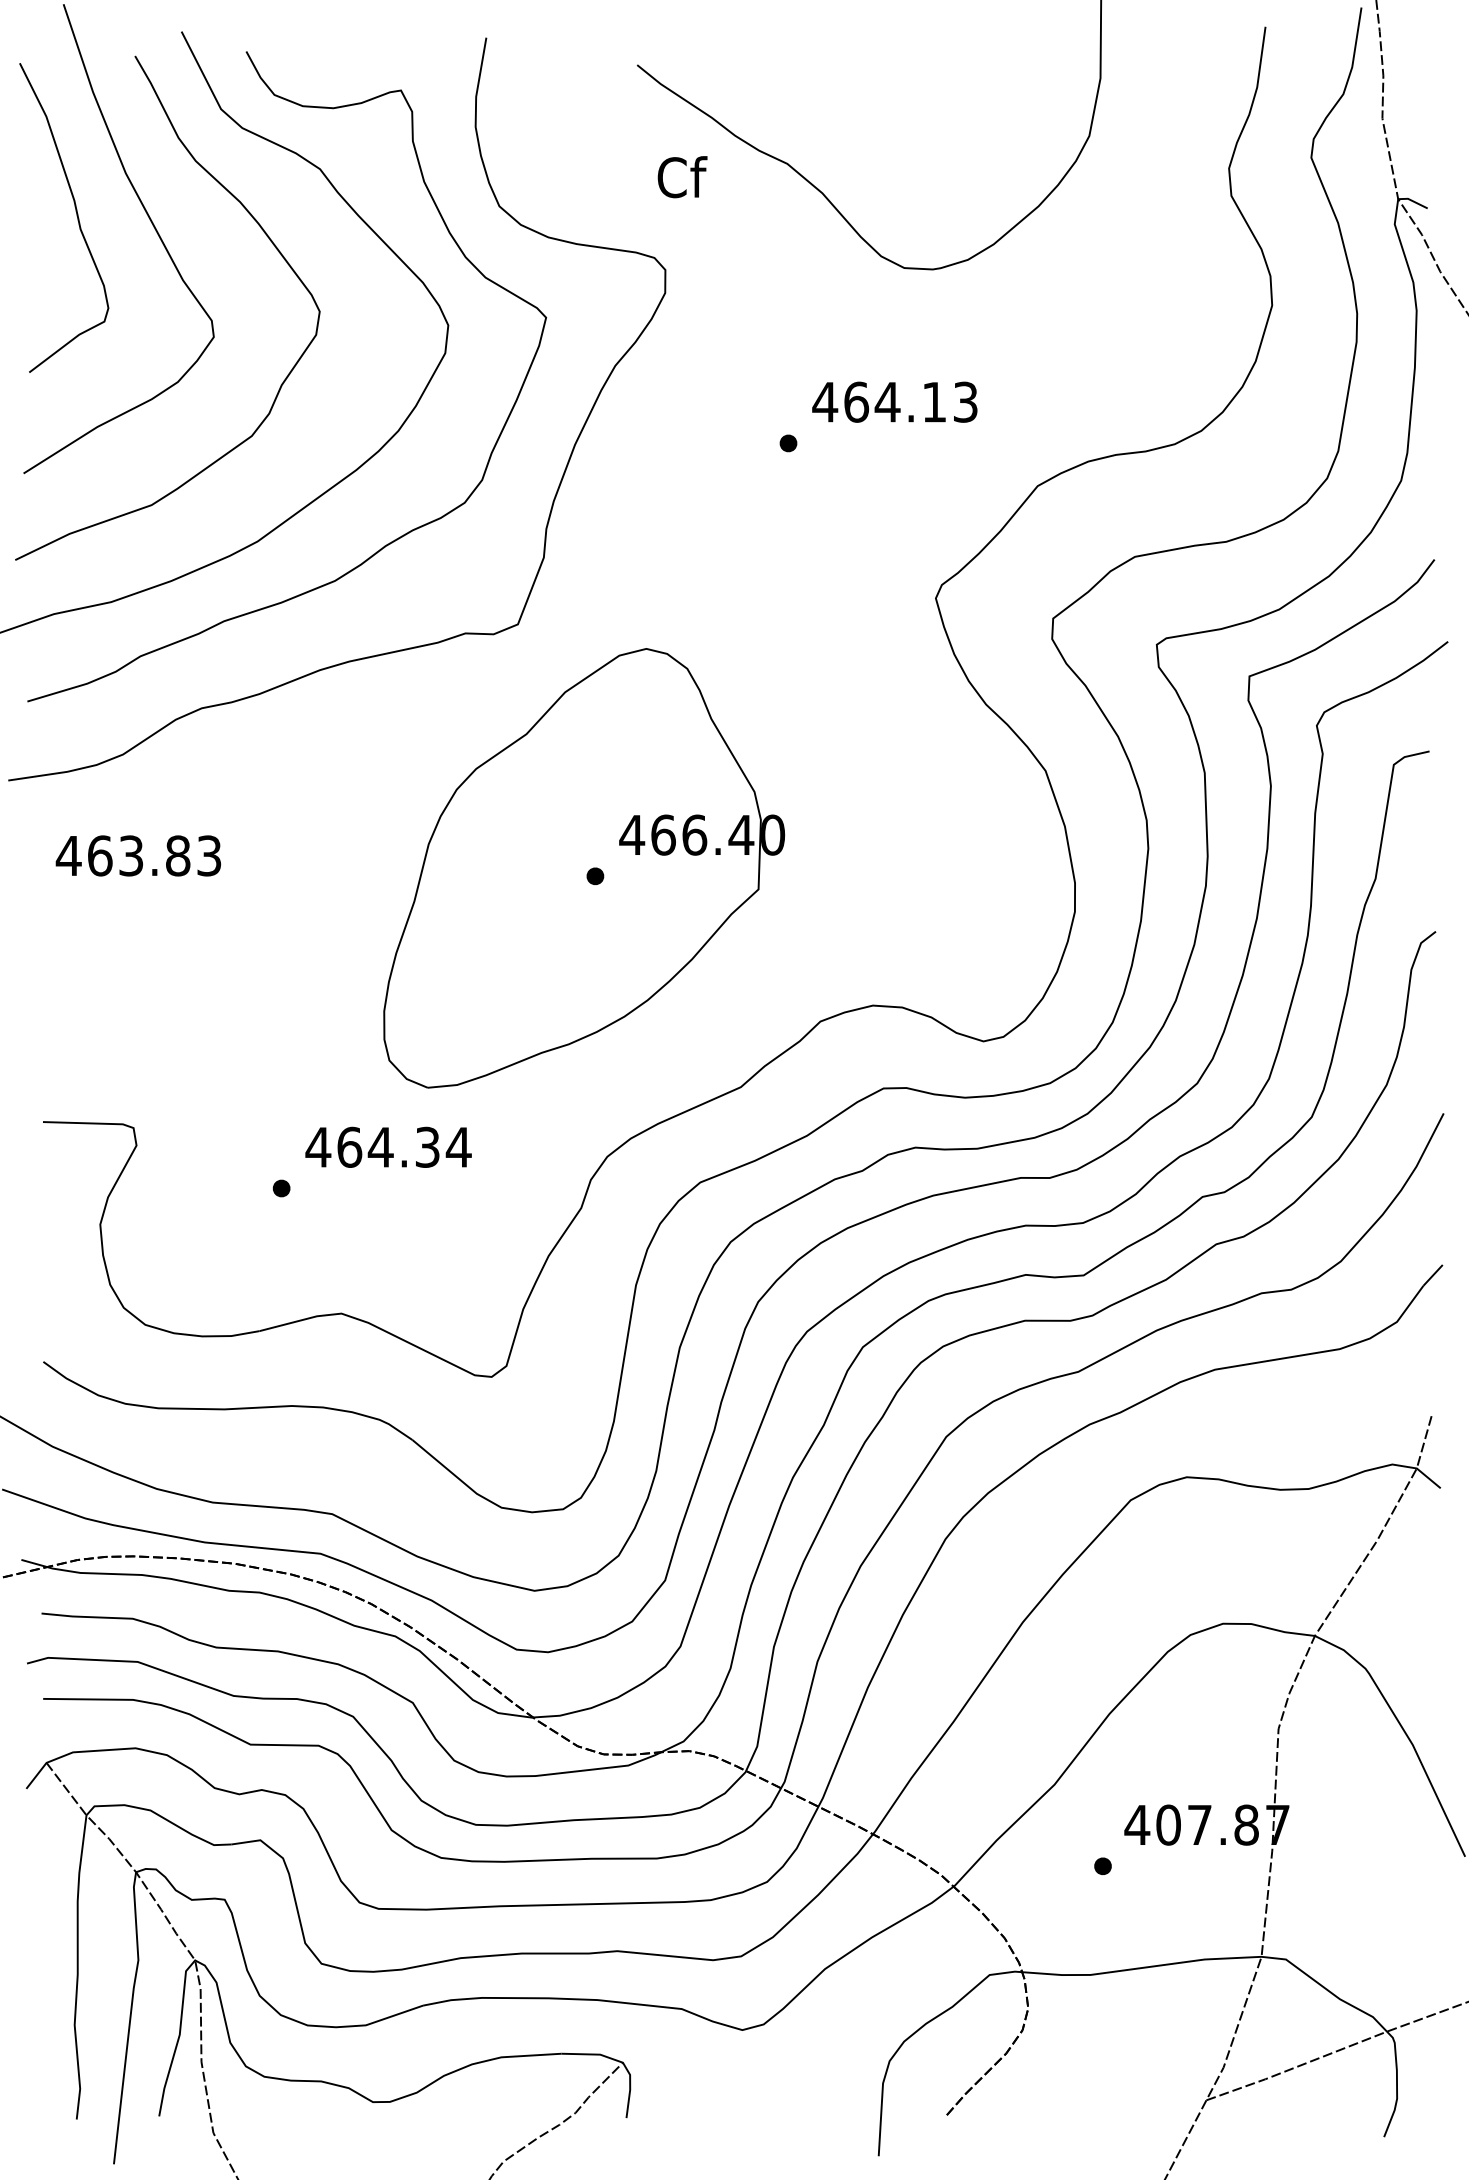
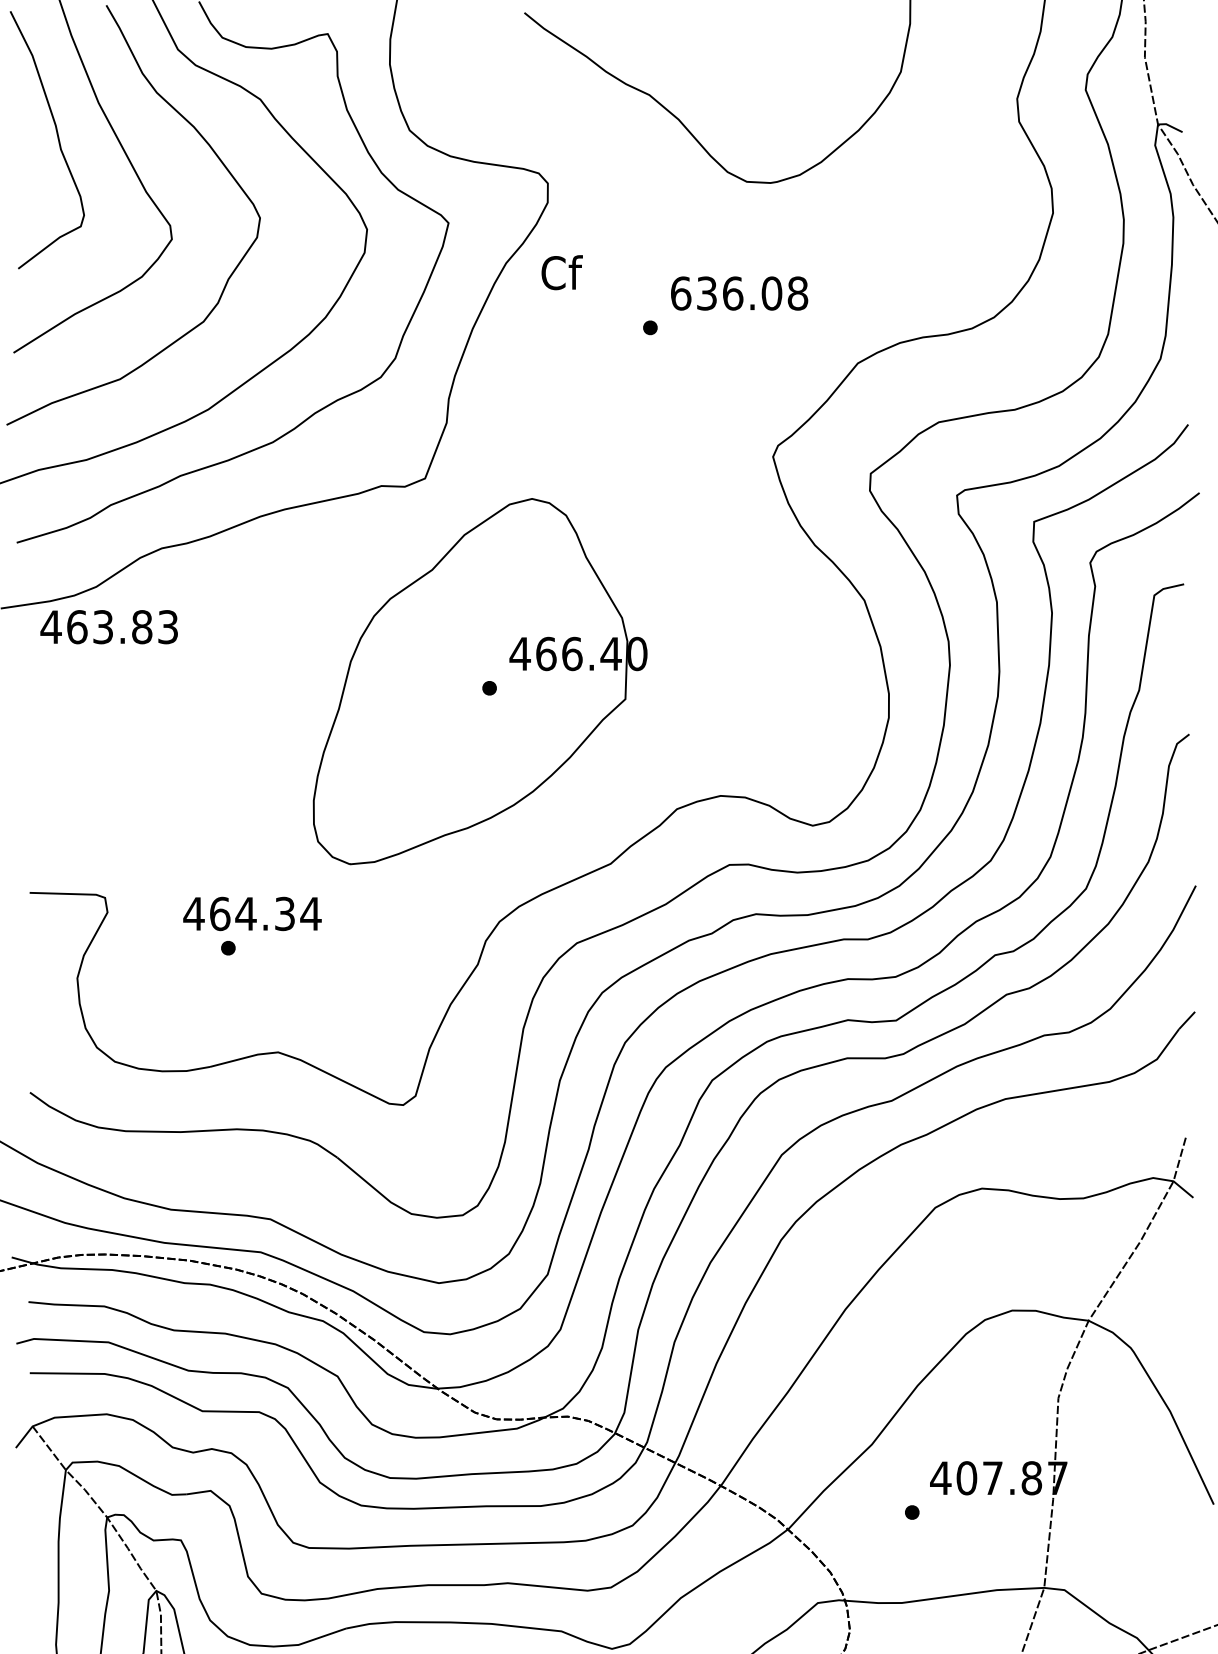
text: (682, 177) -> (562, 272), moved
text: (894, 401) -> (738, 292), 464.13 -> 636.08
text: (138, 855) -> (109, 626), moved
text: (388, 1146) -> (252, 913), moved

